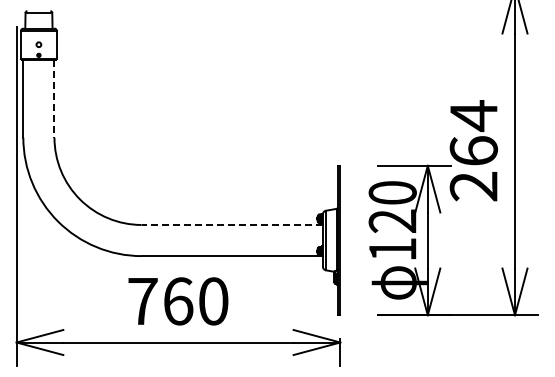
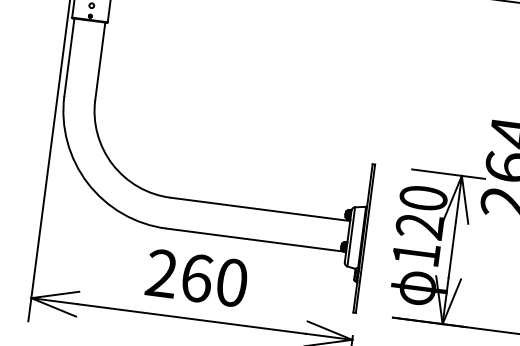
line: (54, 99) -> (100, 62), dashed -> solid
line: (232, 224) -> (260, 208), dashed -> solid
text: (142, 300) -> (161, 272), 760 -> 260

